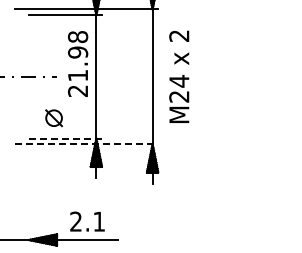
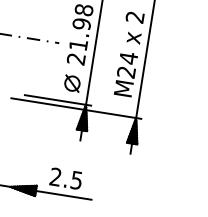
text: (179, 76) -> (129, 53), moved
part: (53, 118) -> (71, 83), moved
line: (65, 138) -> (58, 100), dashed -> solid
line: (86, 144) -> (76, 108), dashed -> solid
text: (98, 221) -> (76, 180), 2.1 -> 2.5

